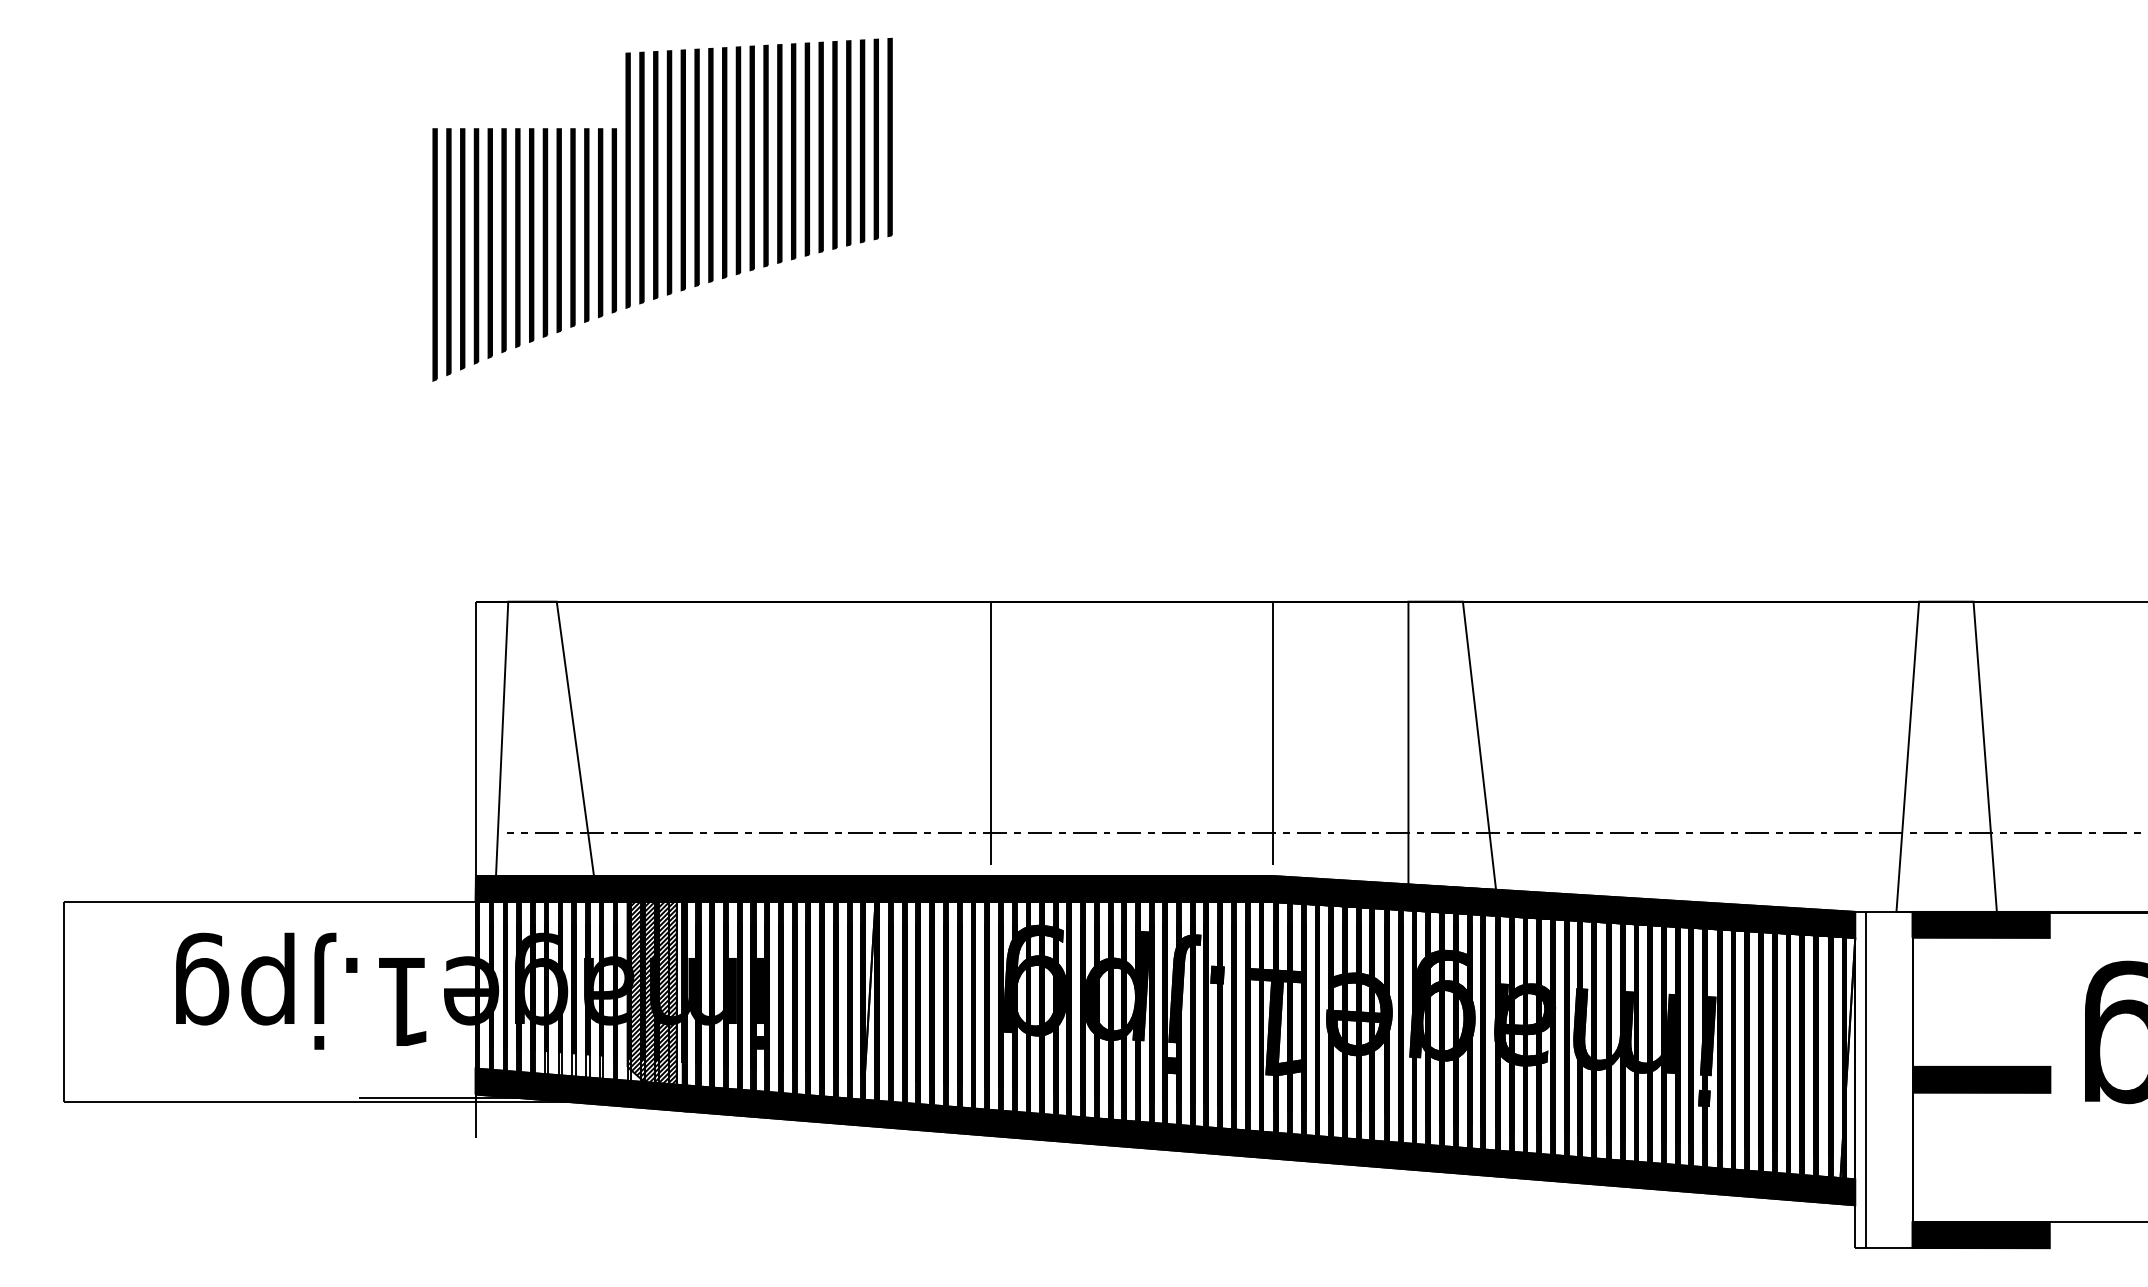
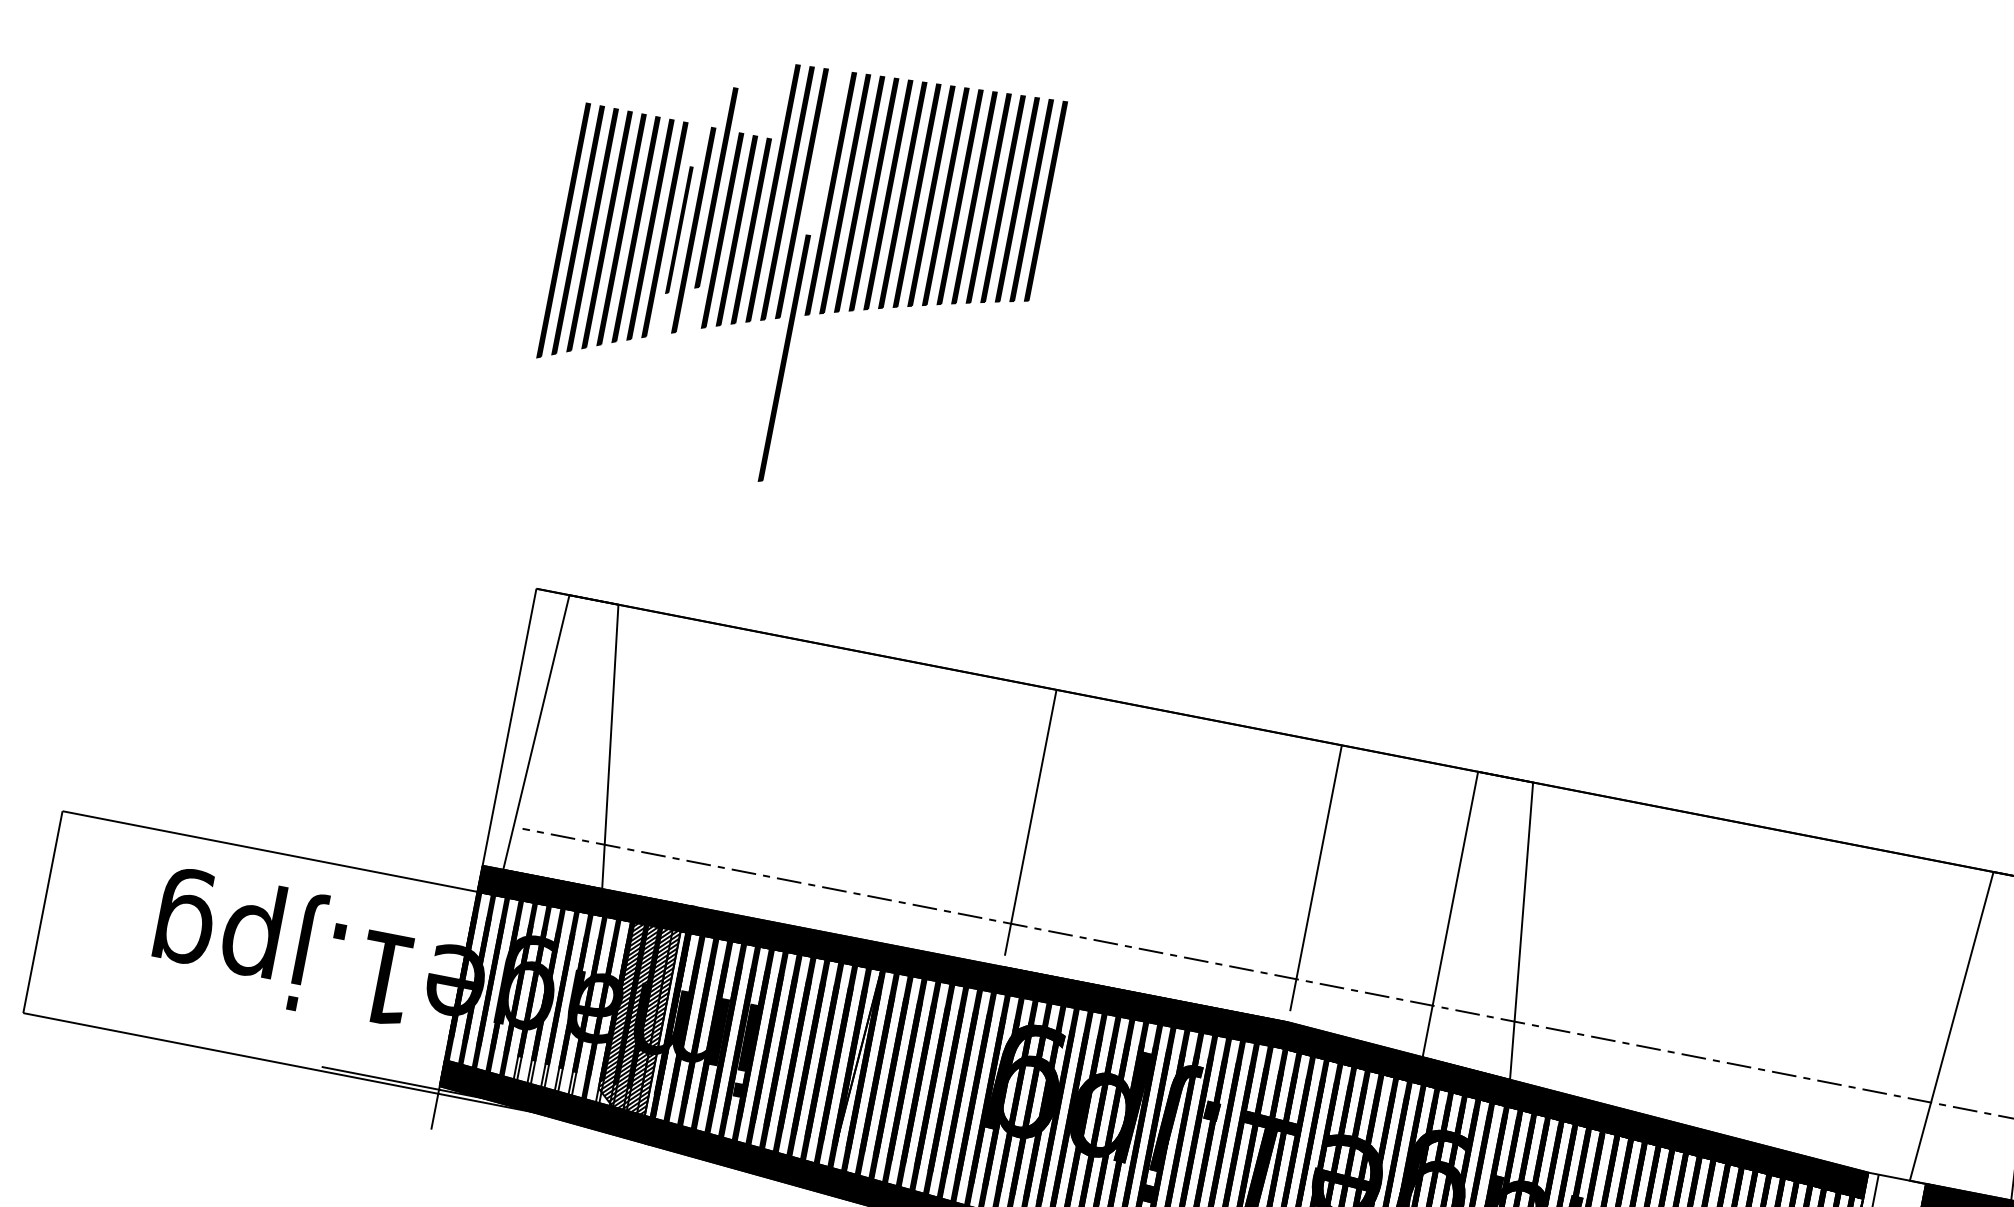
part: (669, 172) -> (784, 358), moved
part: (572, 227) -> (715, 187), moved
part: (545, 232) -> (679, 229), size x0.6

